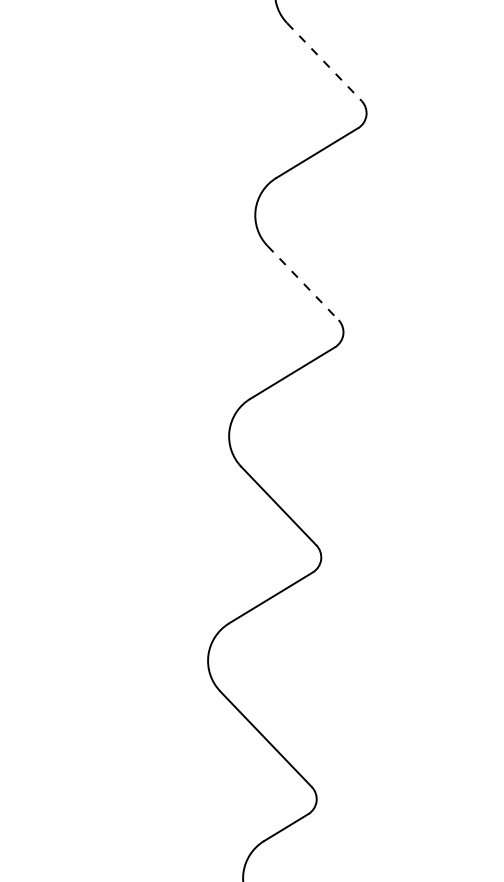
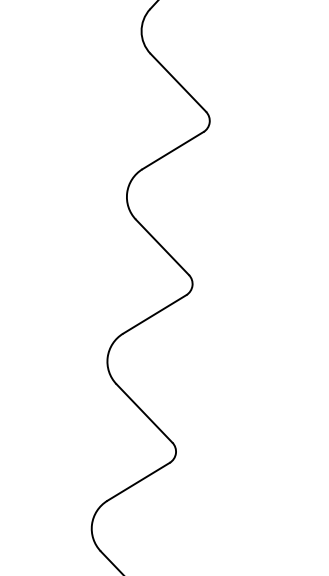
line: (324, 62) -> (178, 83), dashed -> solid
line: (303, 283) -> (162, 247), dashed -> solid

